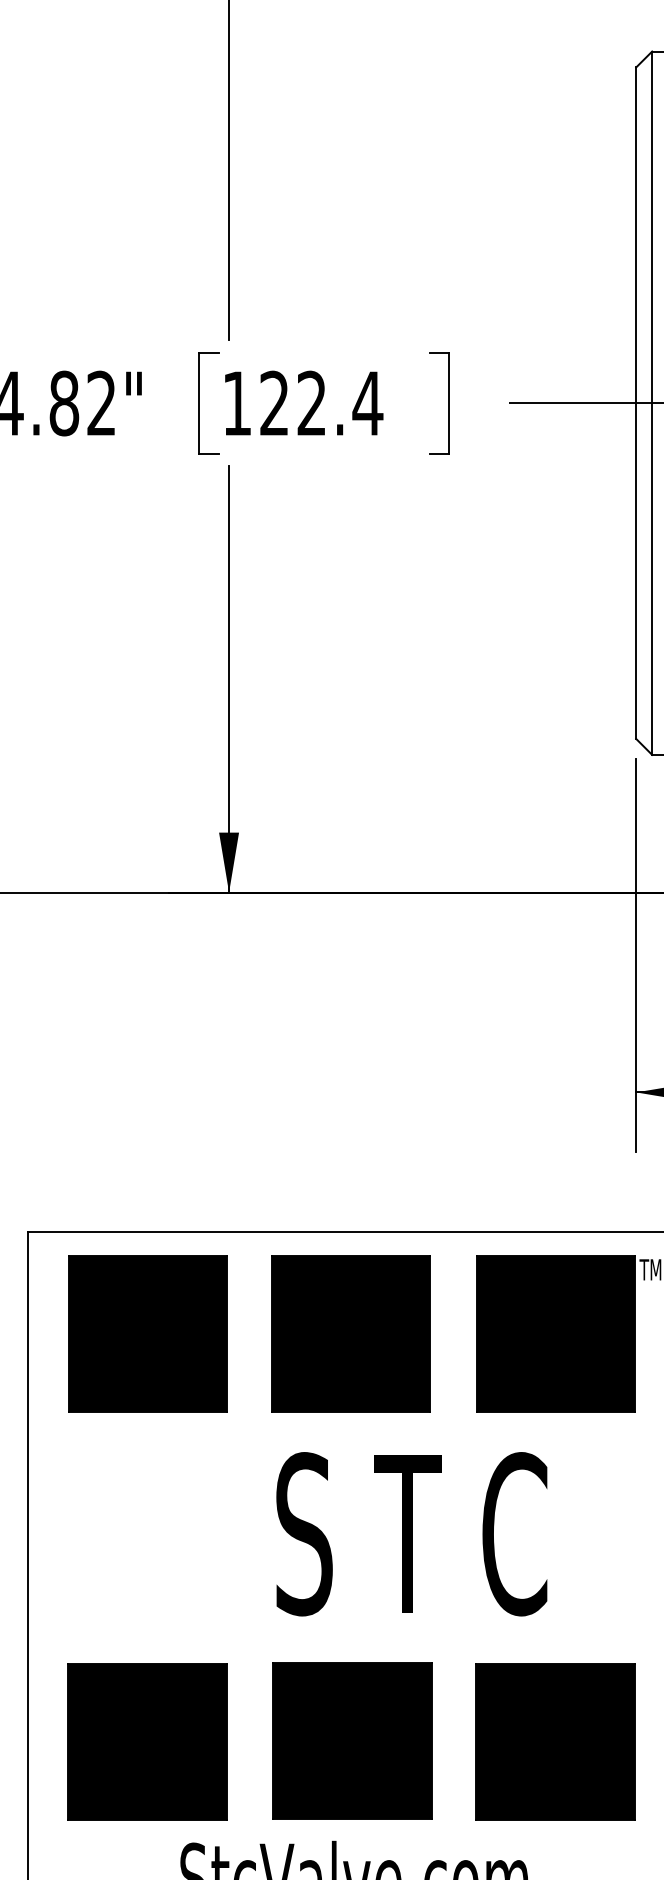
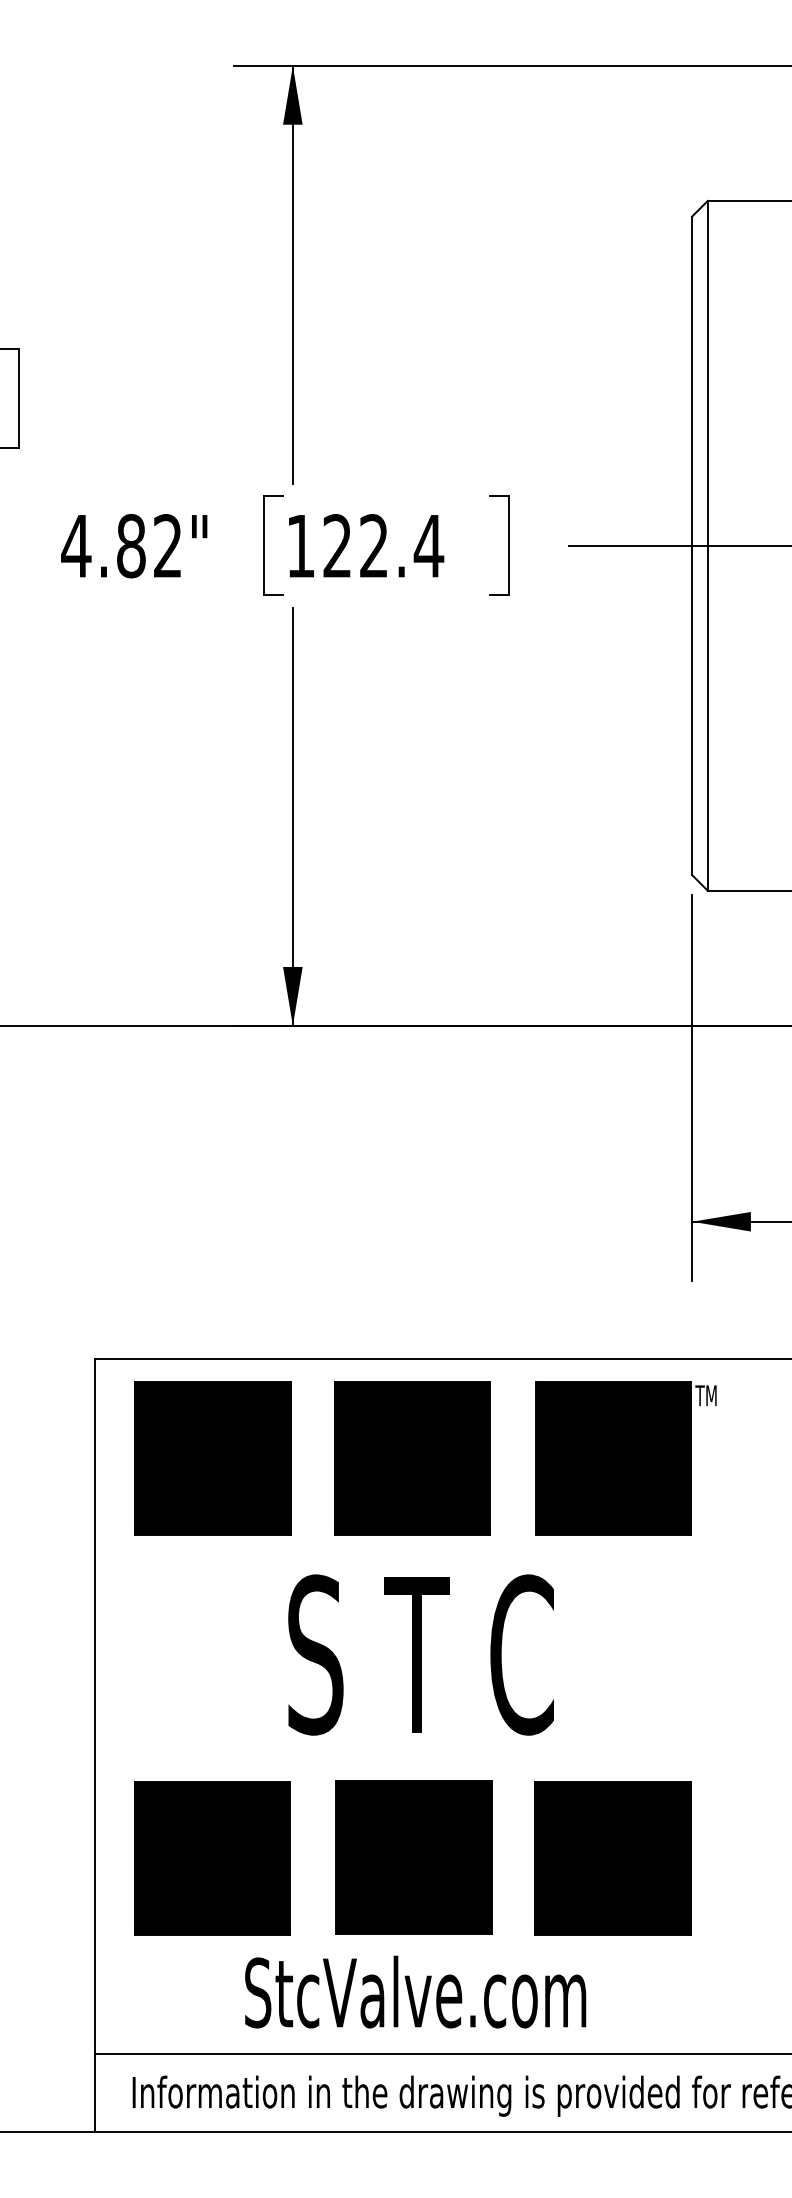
text: (411, 1533) -> (420, 1654), moved

